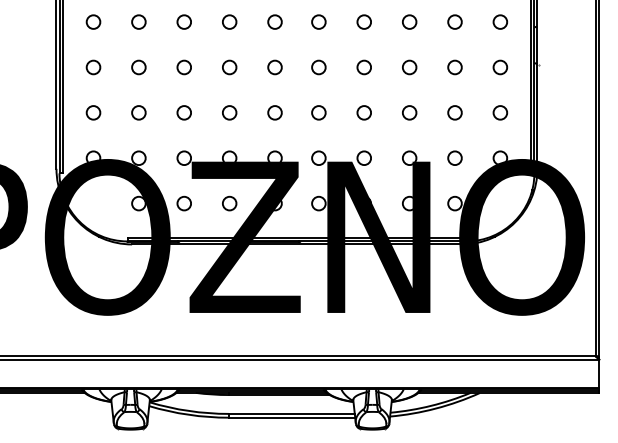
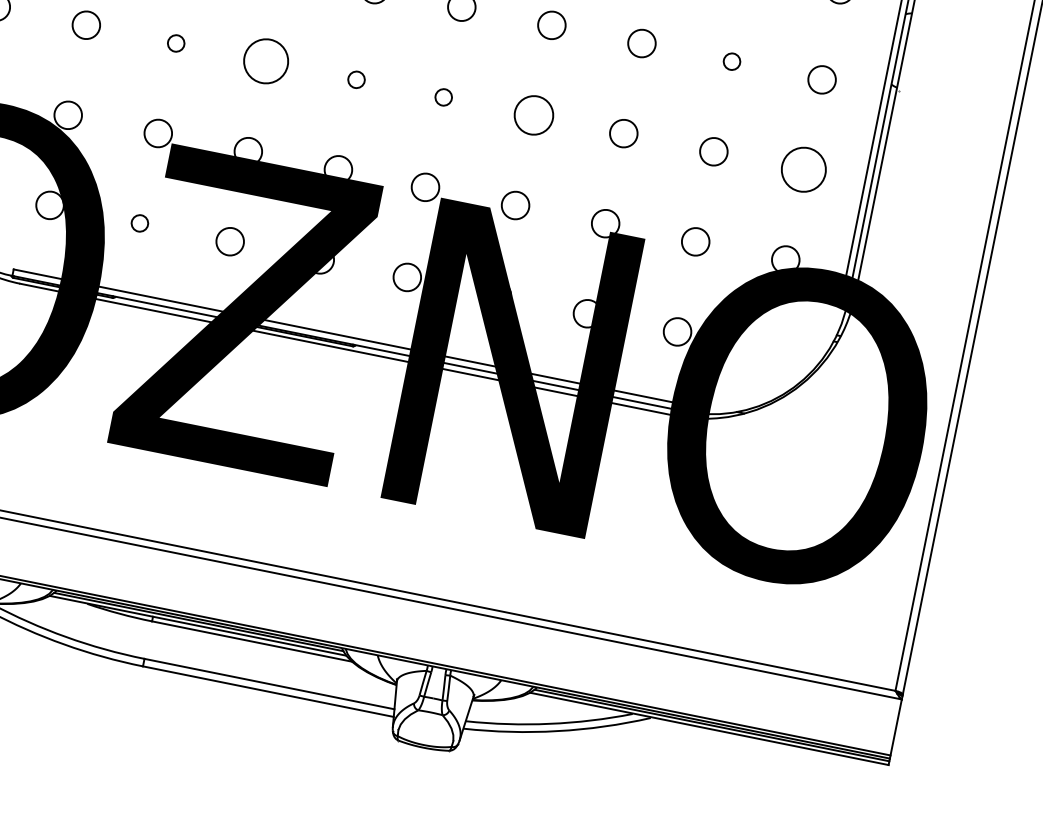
circle: (454, 67) -> (731, 61), size x0.6
circle: (183, 112) -> (175, 42), size x0.6
circle: (229, 112) -> (266, 60), size x1.6
circle: (274, 112) -> (355, 78), size x0.6
circle: (318, 112) -> (443, 96), size x0.6
circle: (363, 112) -> (532, 114), size x1.4
circle: (500, 112) -> (804, 169), size x1.6
circle: (183, 203) -> (138, 223), size x0.6

